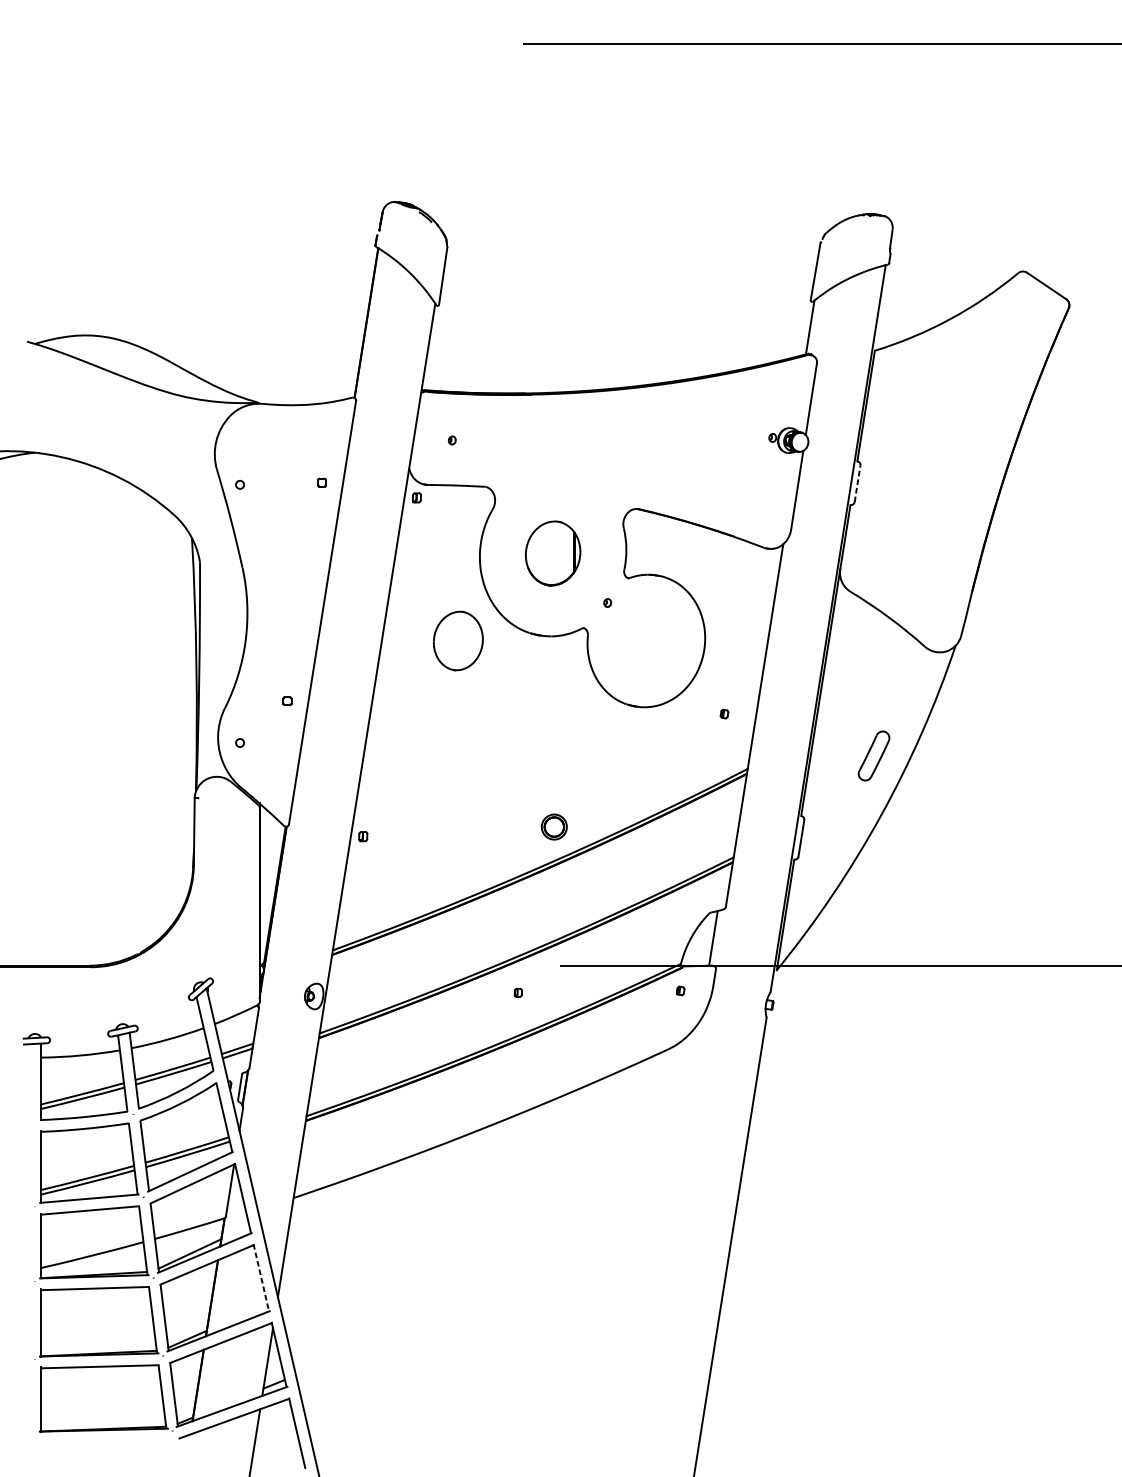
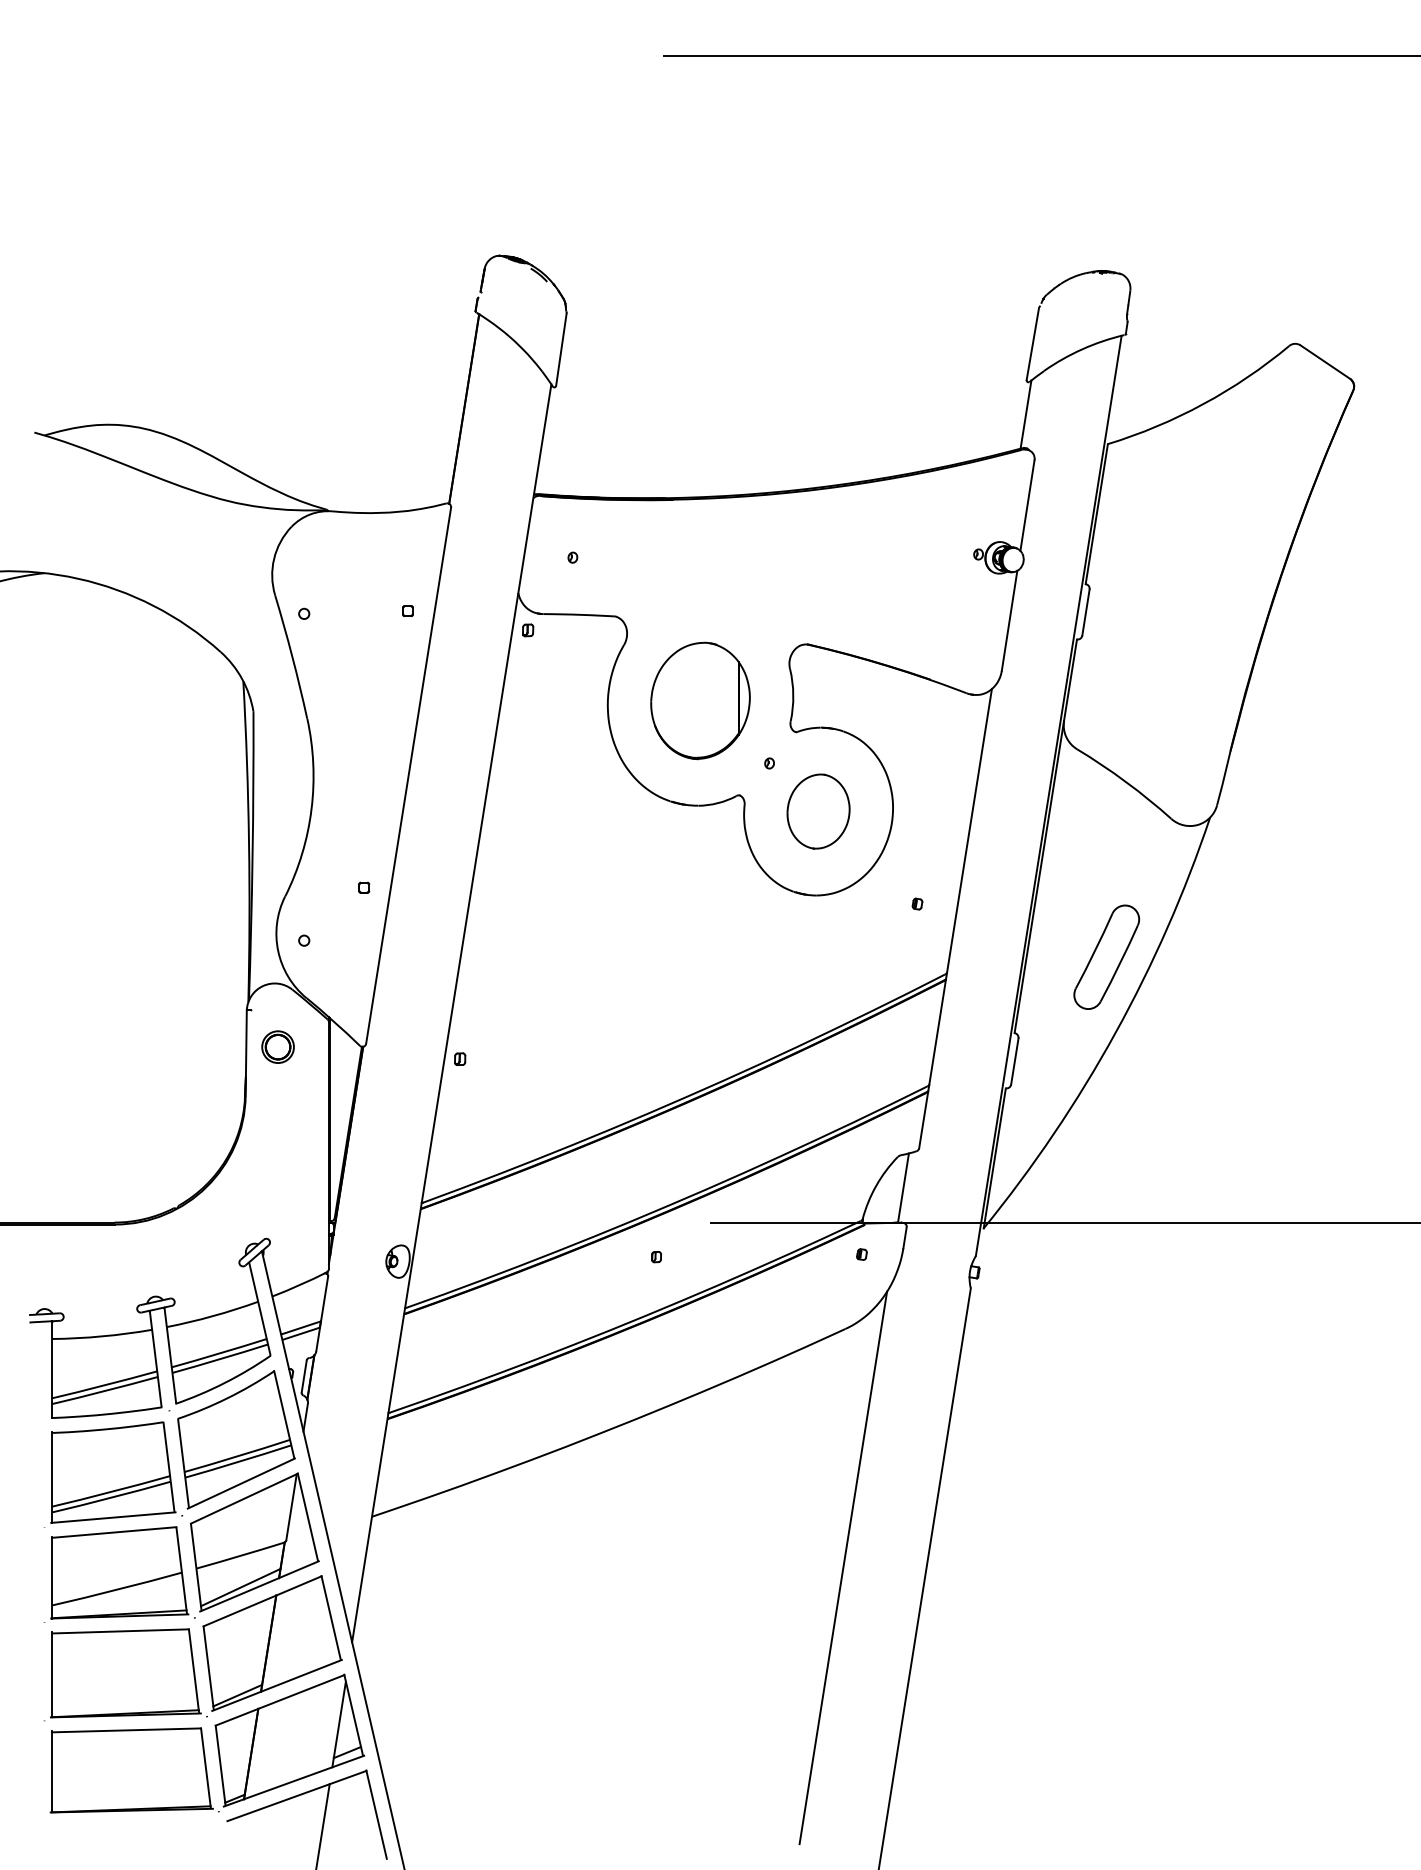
line: (858, 483) -> (1086, 612), dashed -> solid
part: (553, 553) -> (700, 700), size x1.43
part: (458, 640) -> (818, 811), moved
part: (873, 755) -> (1106, 956), size x1.67
part: (553, 826) -> (277, 1046), moved
line: (666, 1238) -> (843, 1567), added
line: (261, 1277) -> (331, 1617), dashed -> solid

